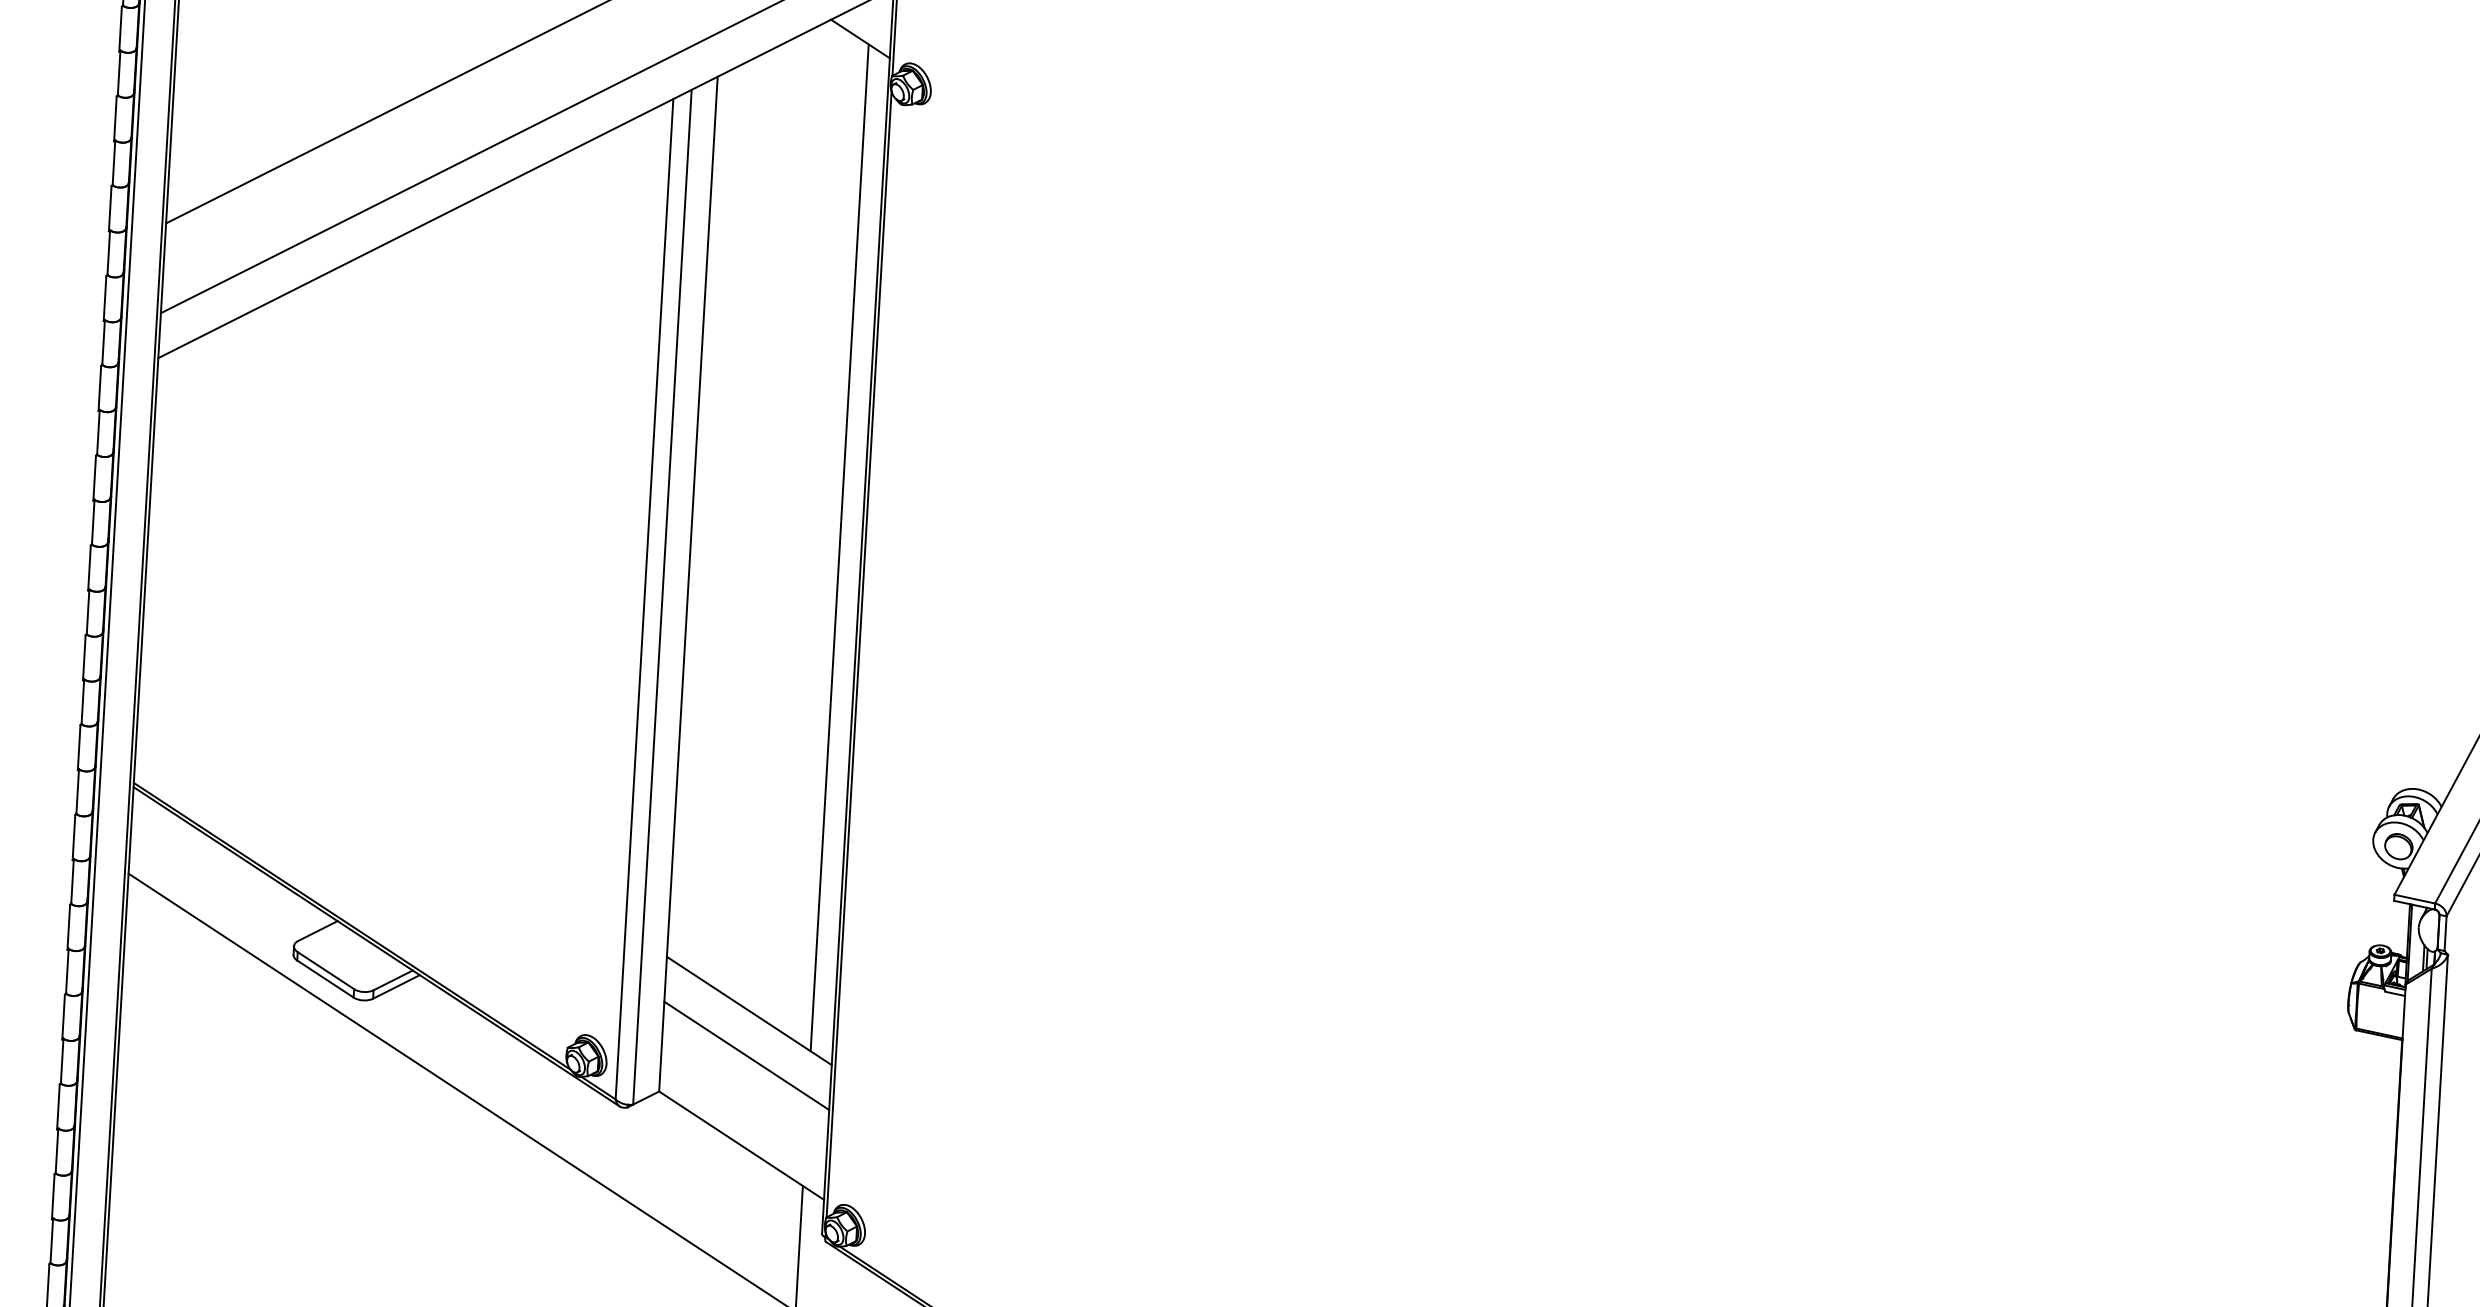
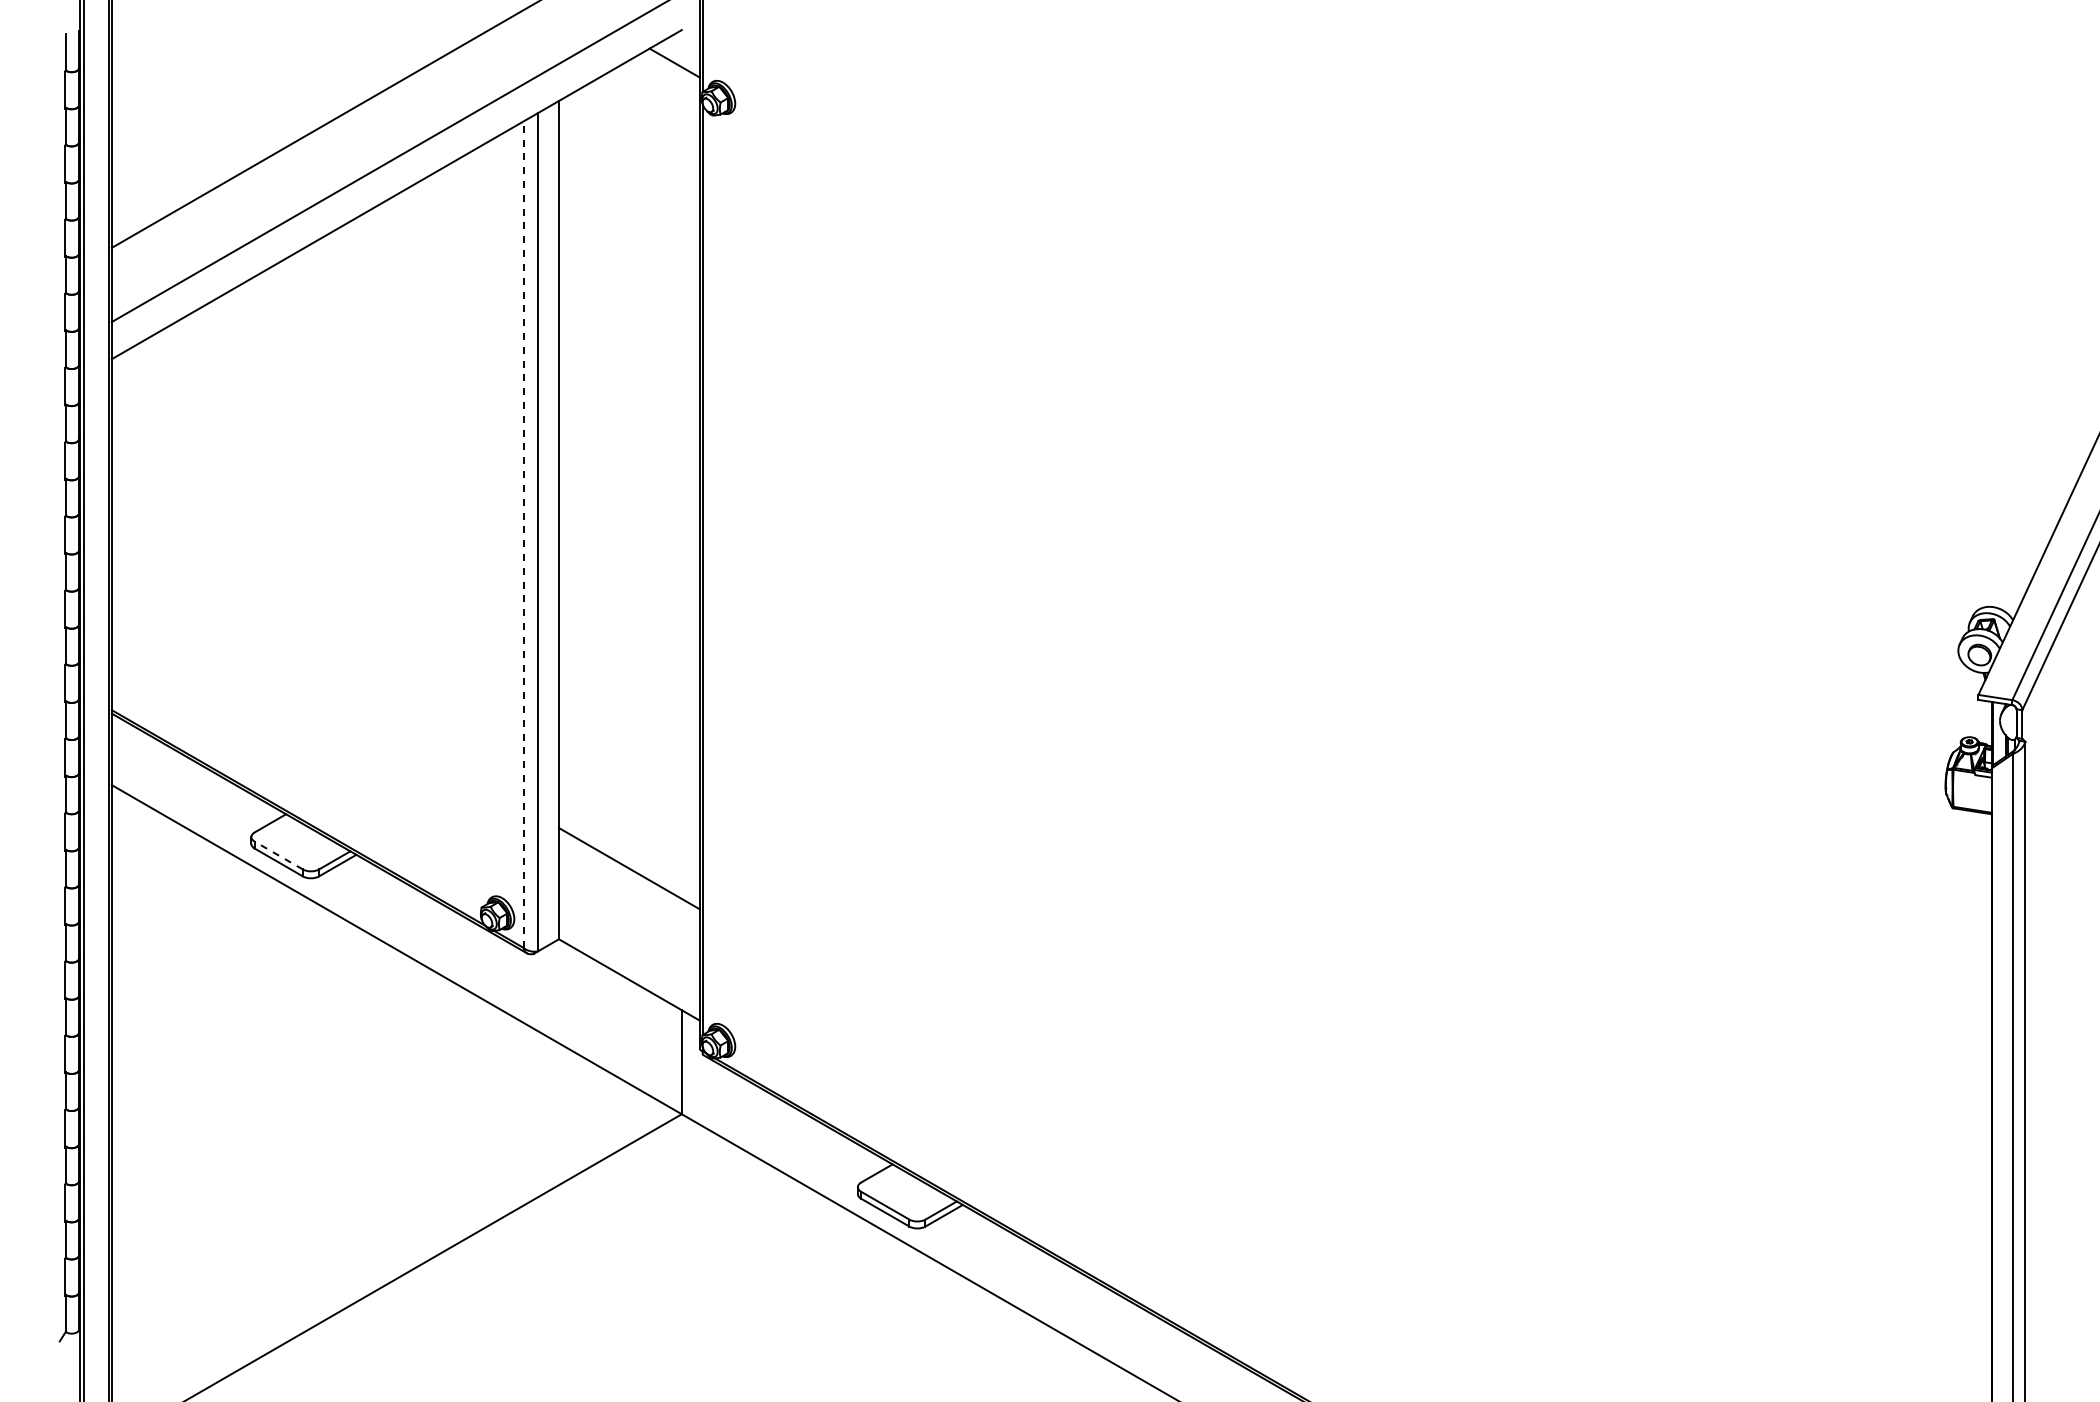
line: (839, 547) -> (681, 482), removed
line: (644, 599) -> (523, 534), solid -> dashed
line: (325, 970) -> (278, 855), solid -> dashed
line: (745, 1055) -> (628, 905), removed

